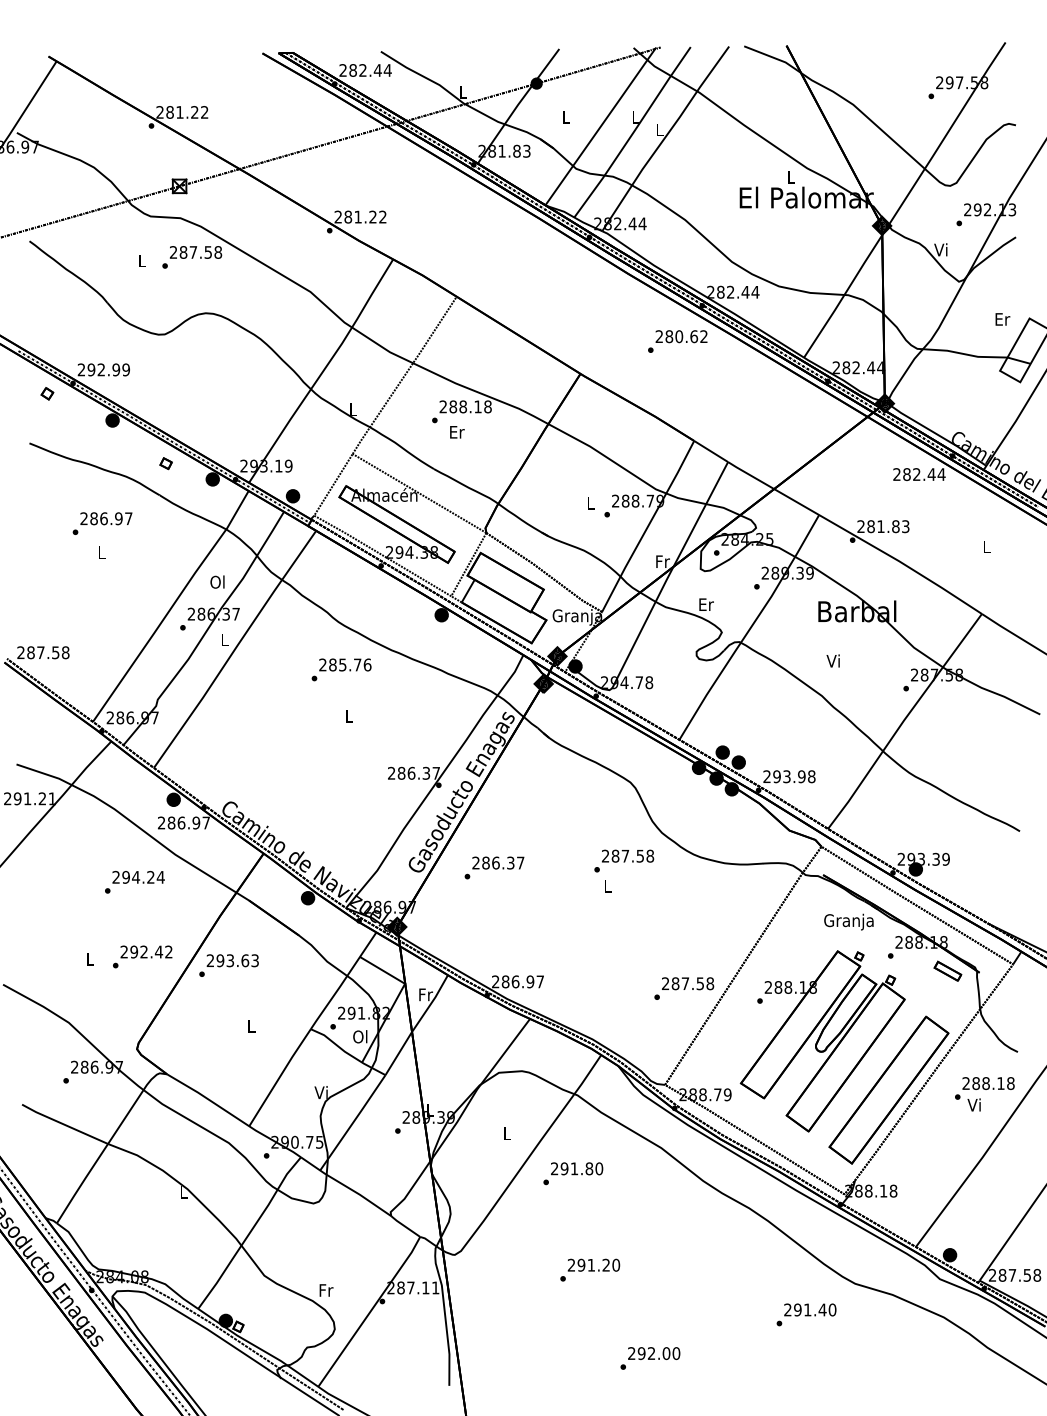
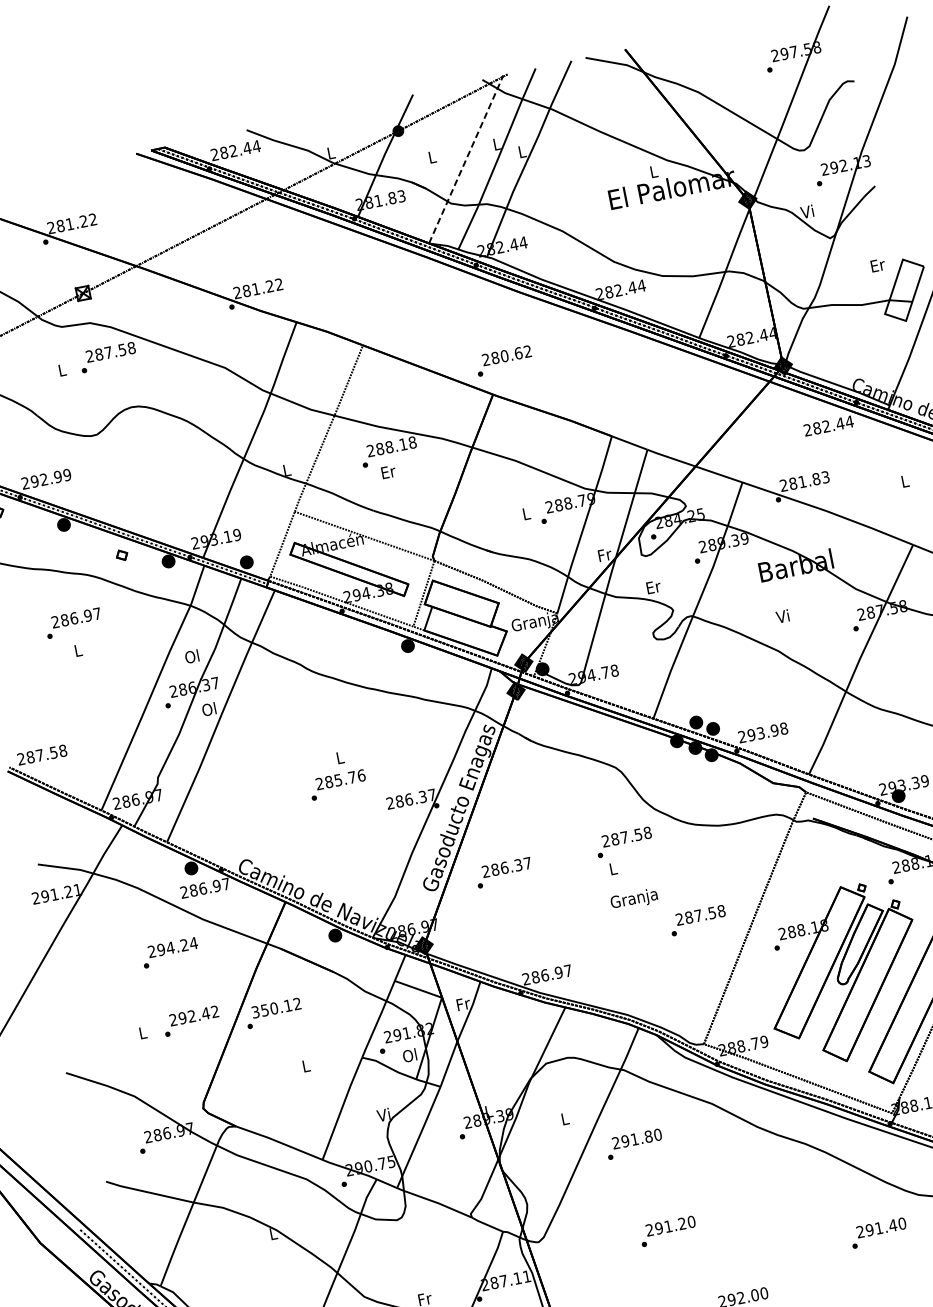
line: (601, 125) -> (466, 158), solid -> dashed
text: (677, 341) -> (503, 360), moved
text: (224, 639) -> (209, 709), L -> Ol
text: (341, 669) -> (337, 784), moved
text: (848, 921) -> (633, 899), moved
text: (232, 960) -> (276, 1007), 293.63 -> 350.12
text: (684, 988) -> (698, 920), moved

